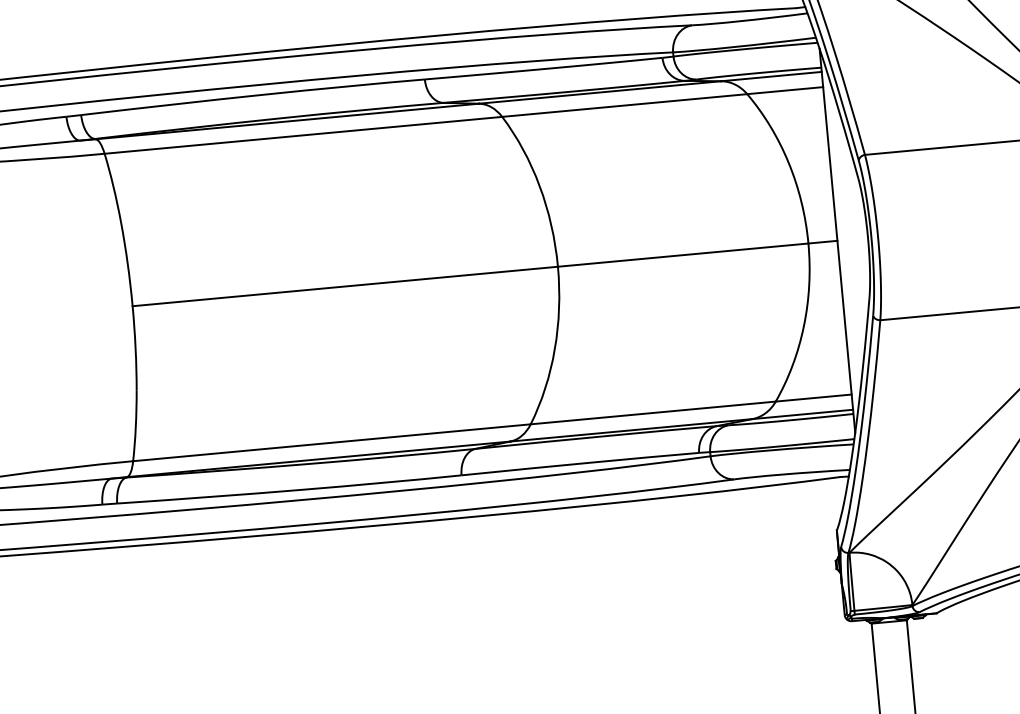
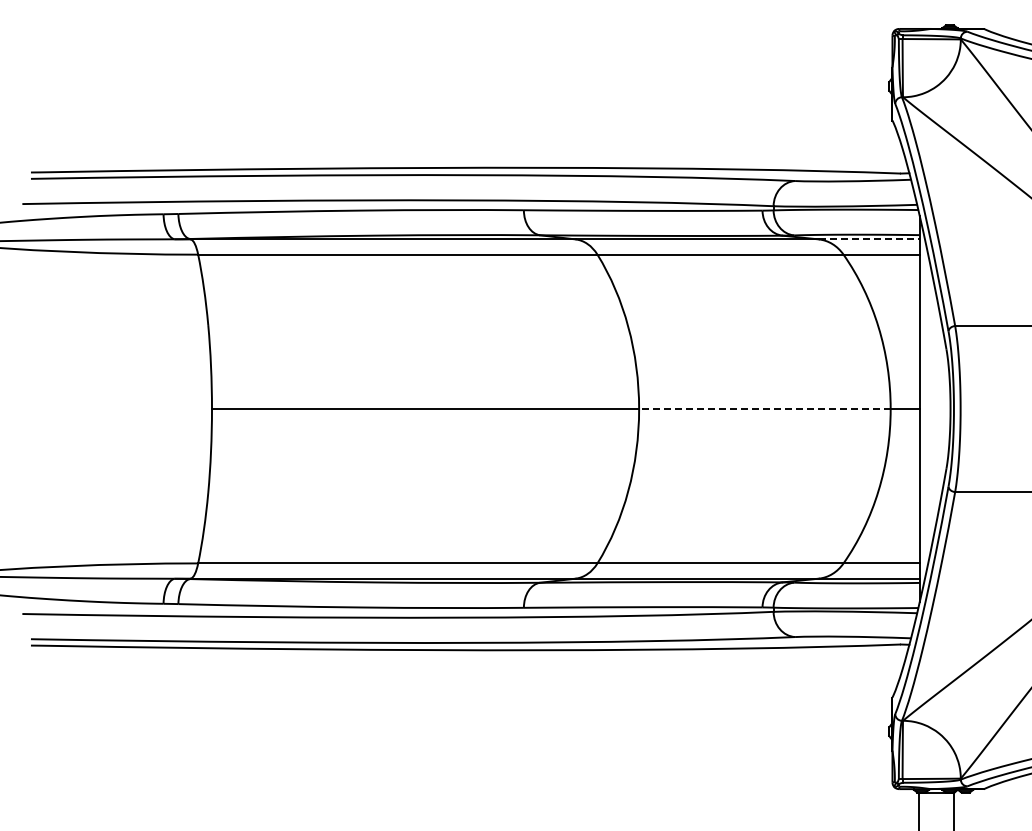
line: (771, 76) -> (869, 239), solid -> dashed
line: (682, 255) -> (764, 409), solid -> dashed

